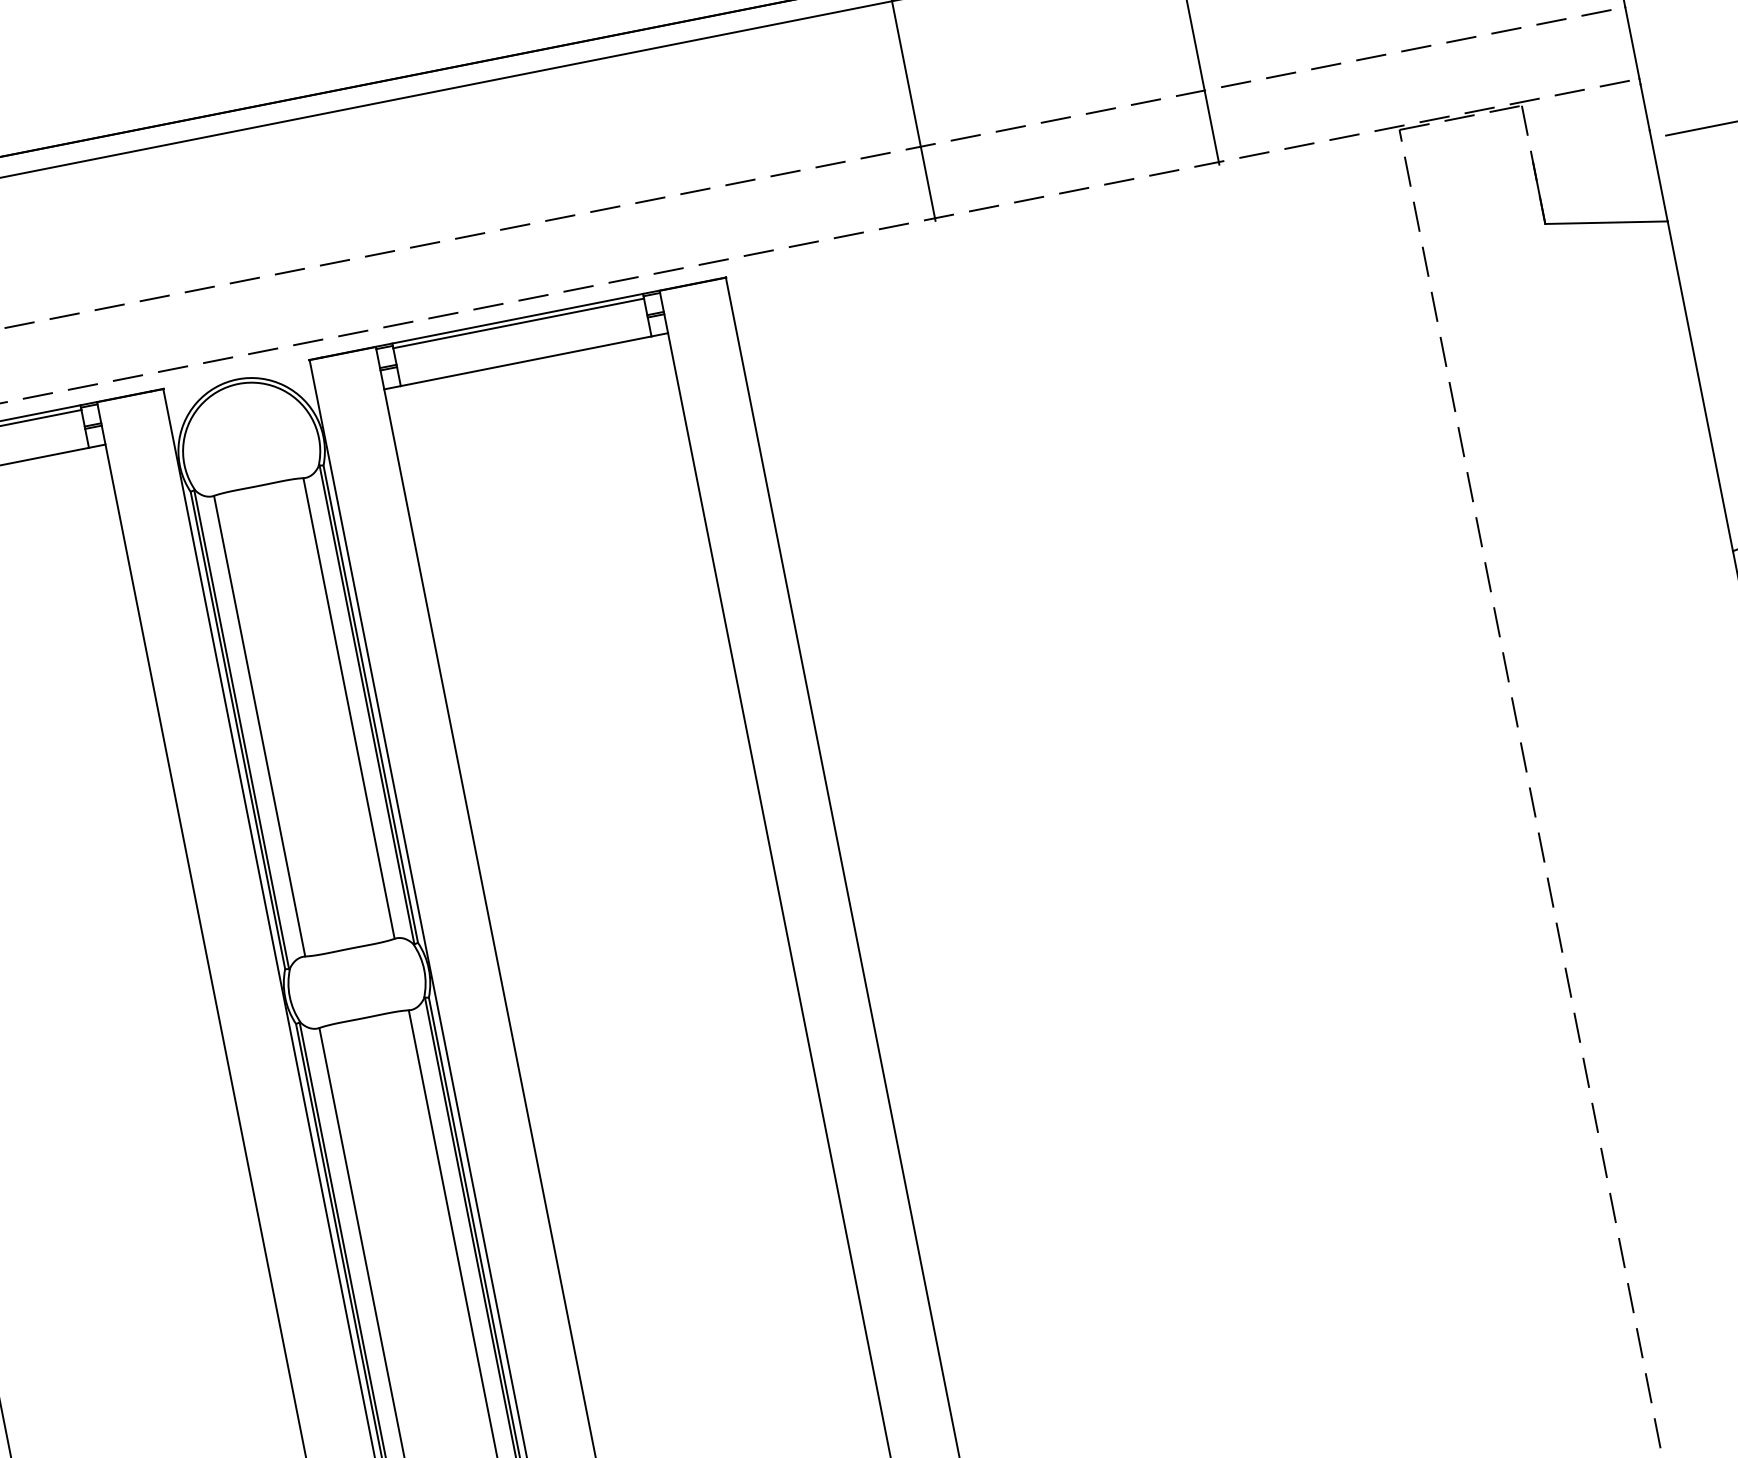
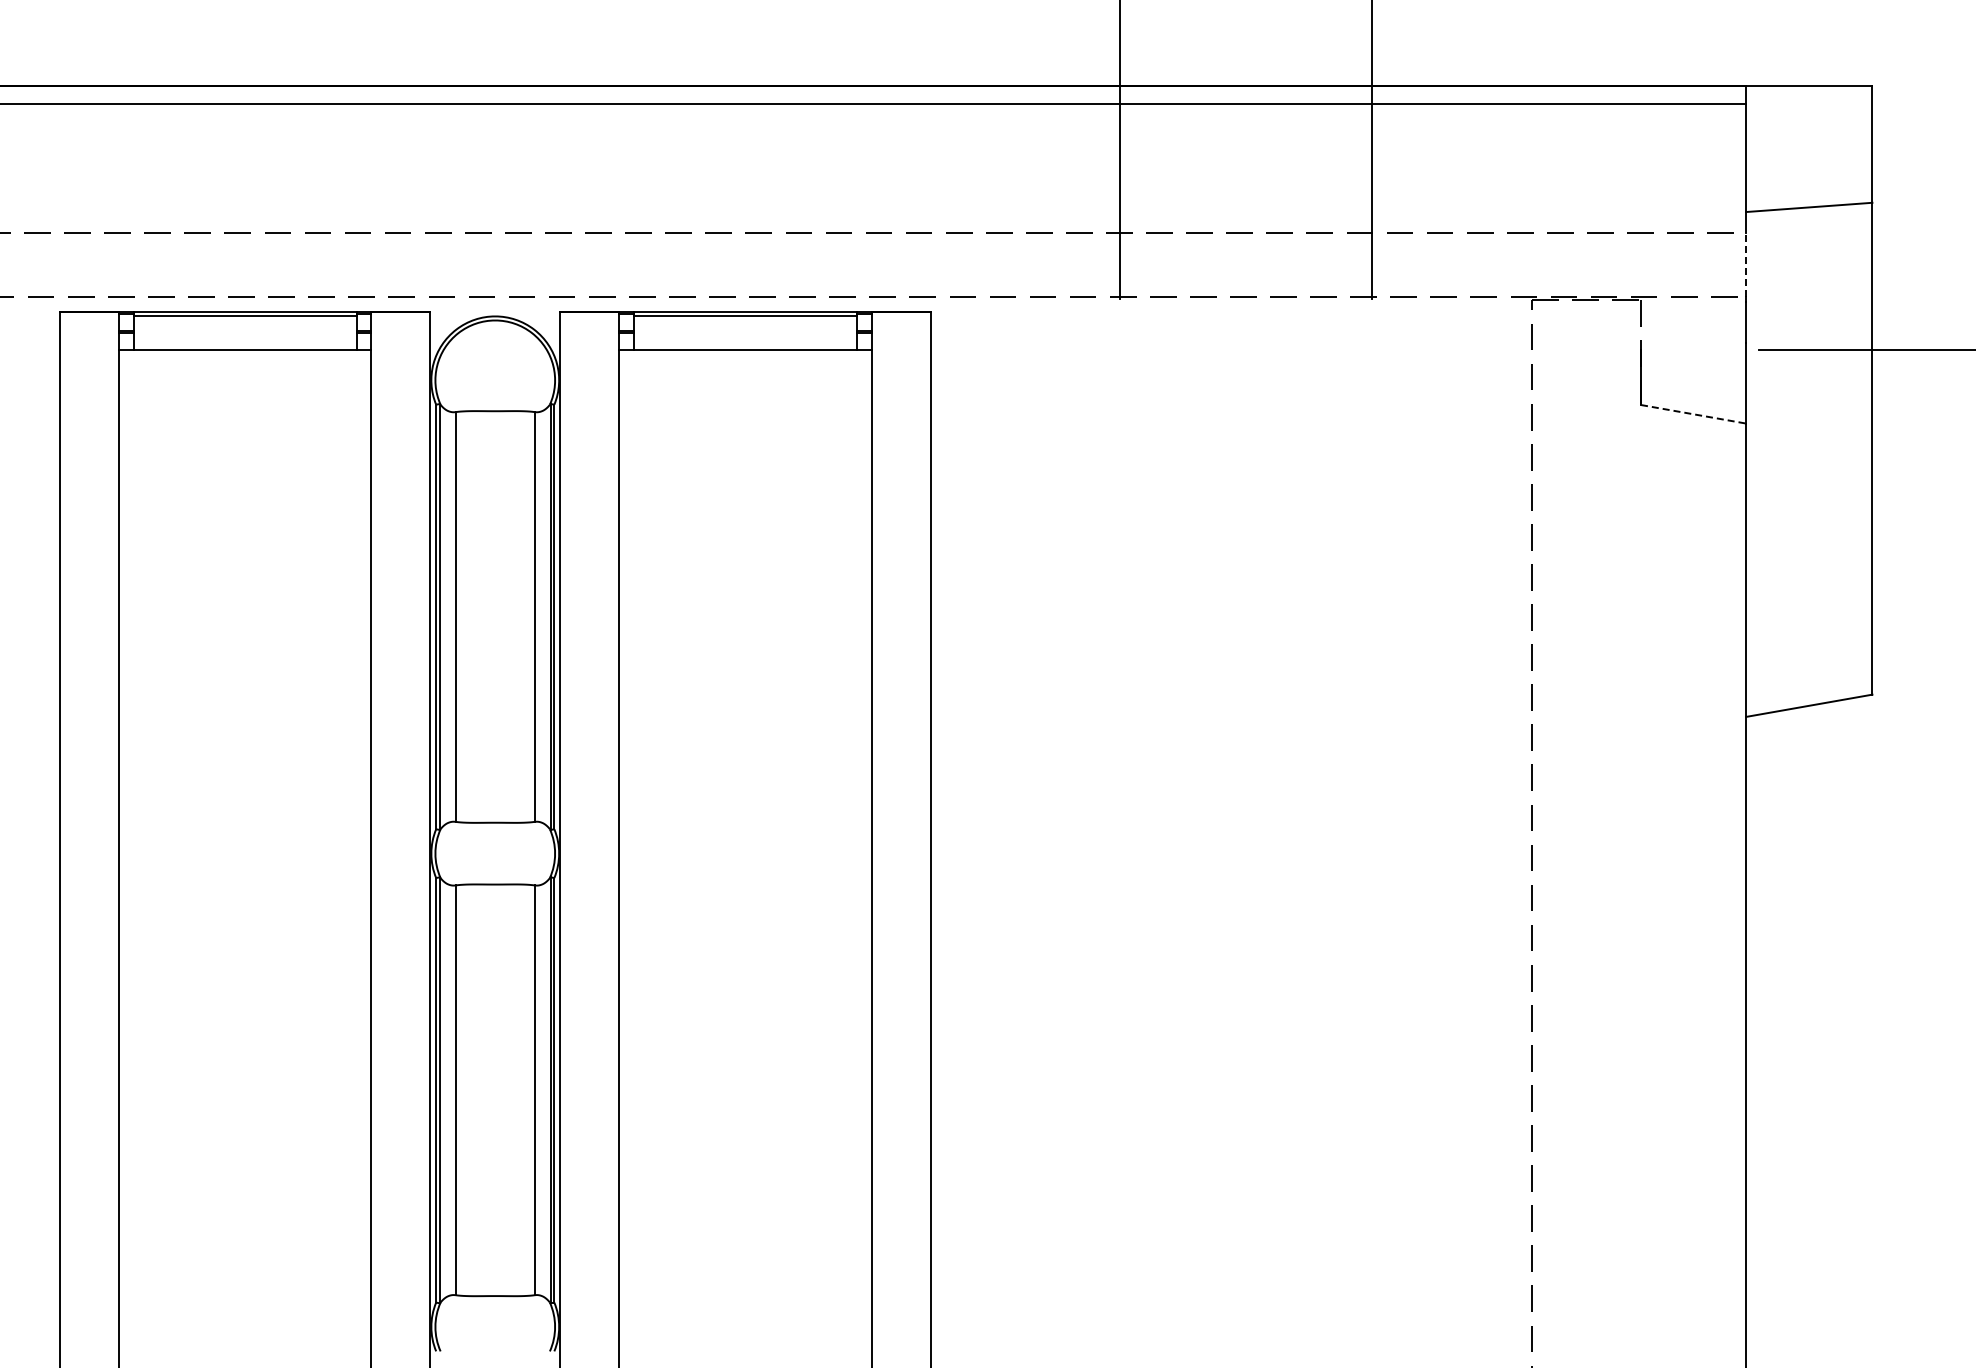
line: (1632, 42) -> (1746, 264), solid -> dashed
line: (1607, 222) -> (1694, 414), solid -> dashed

